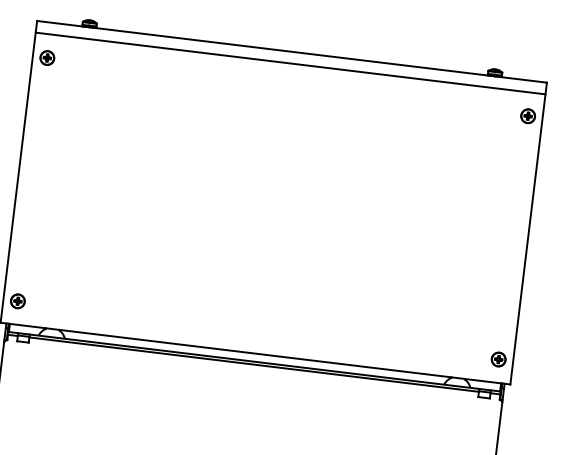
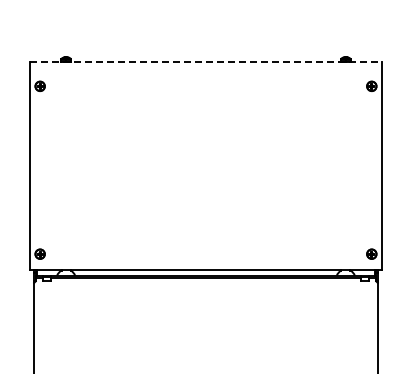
line: (291, 52) -> (205, 62), solid -> dashed
line: (289, 64) -> (205, 70), removed

